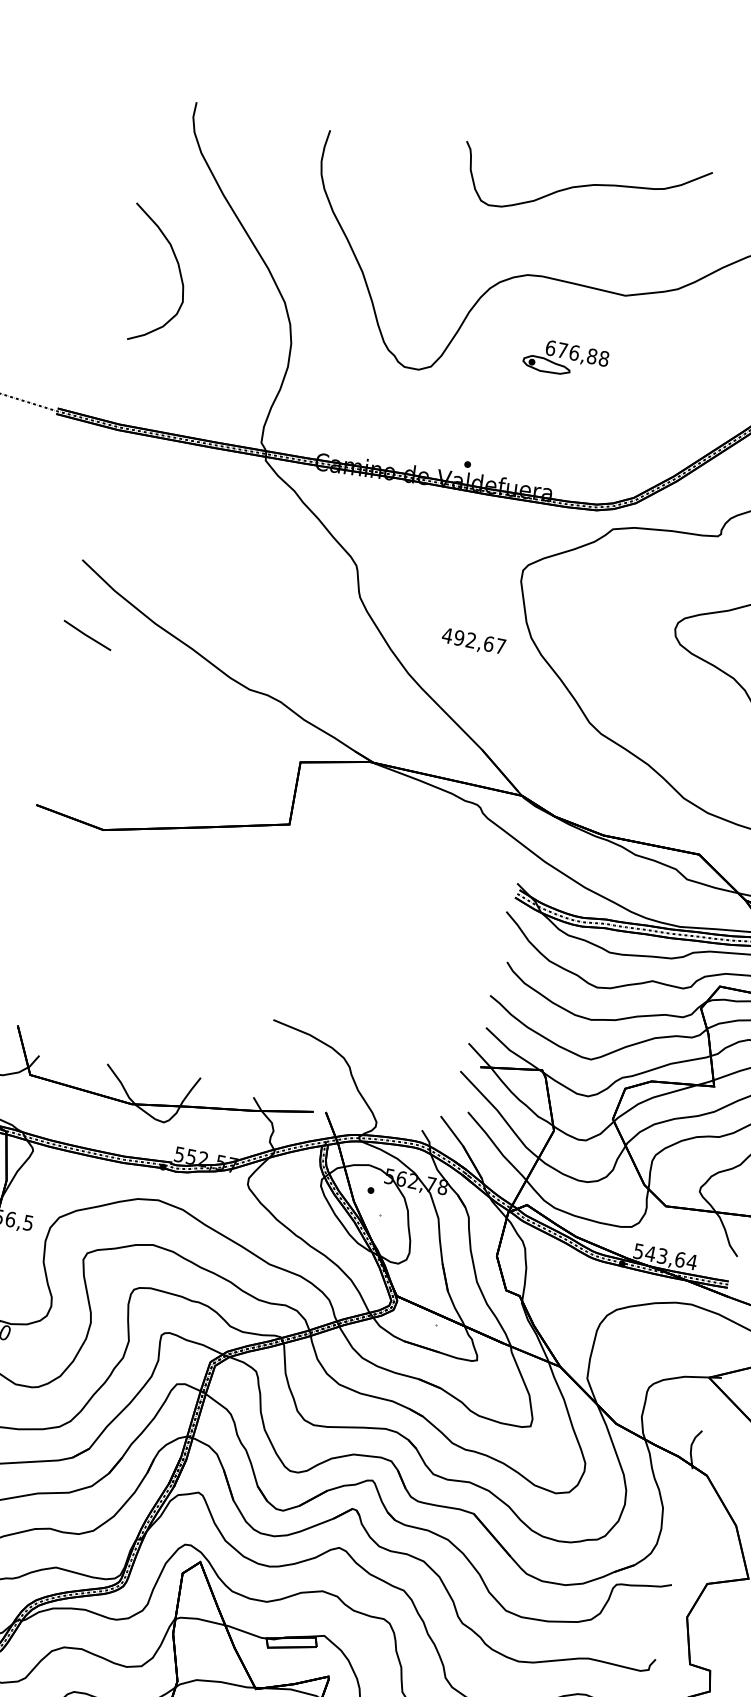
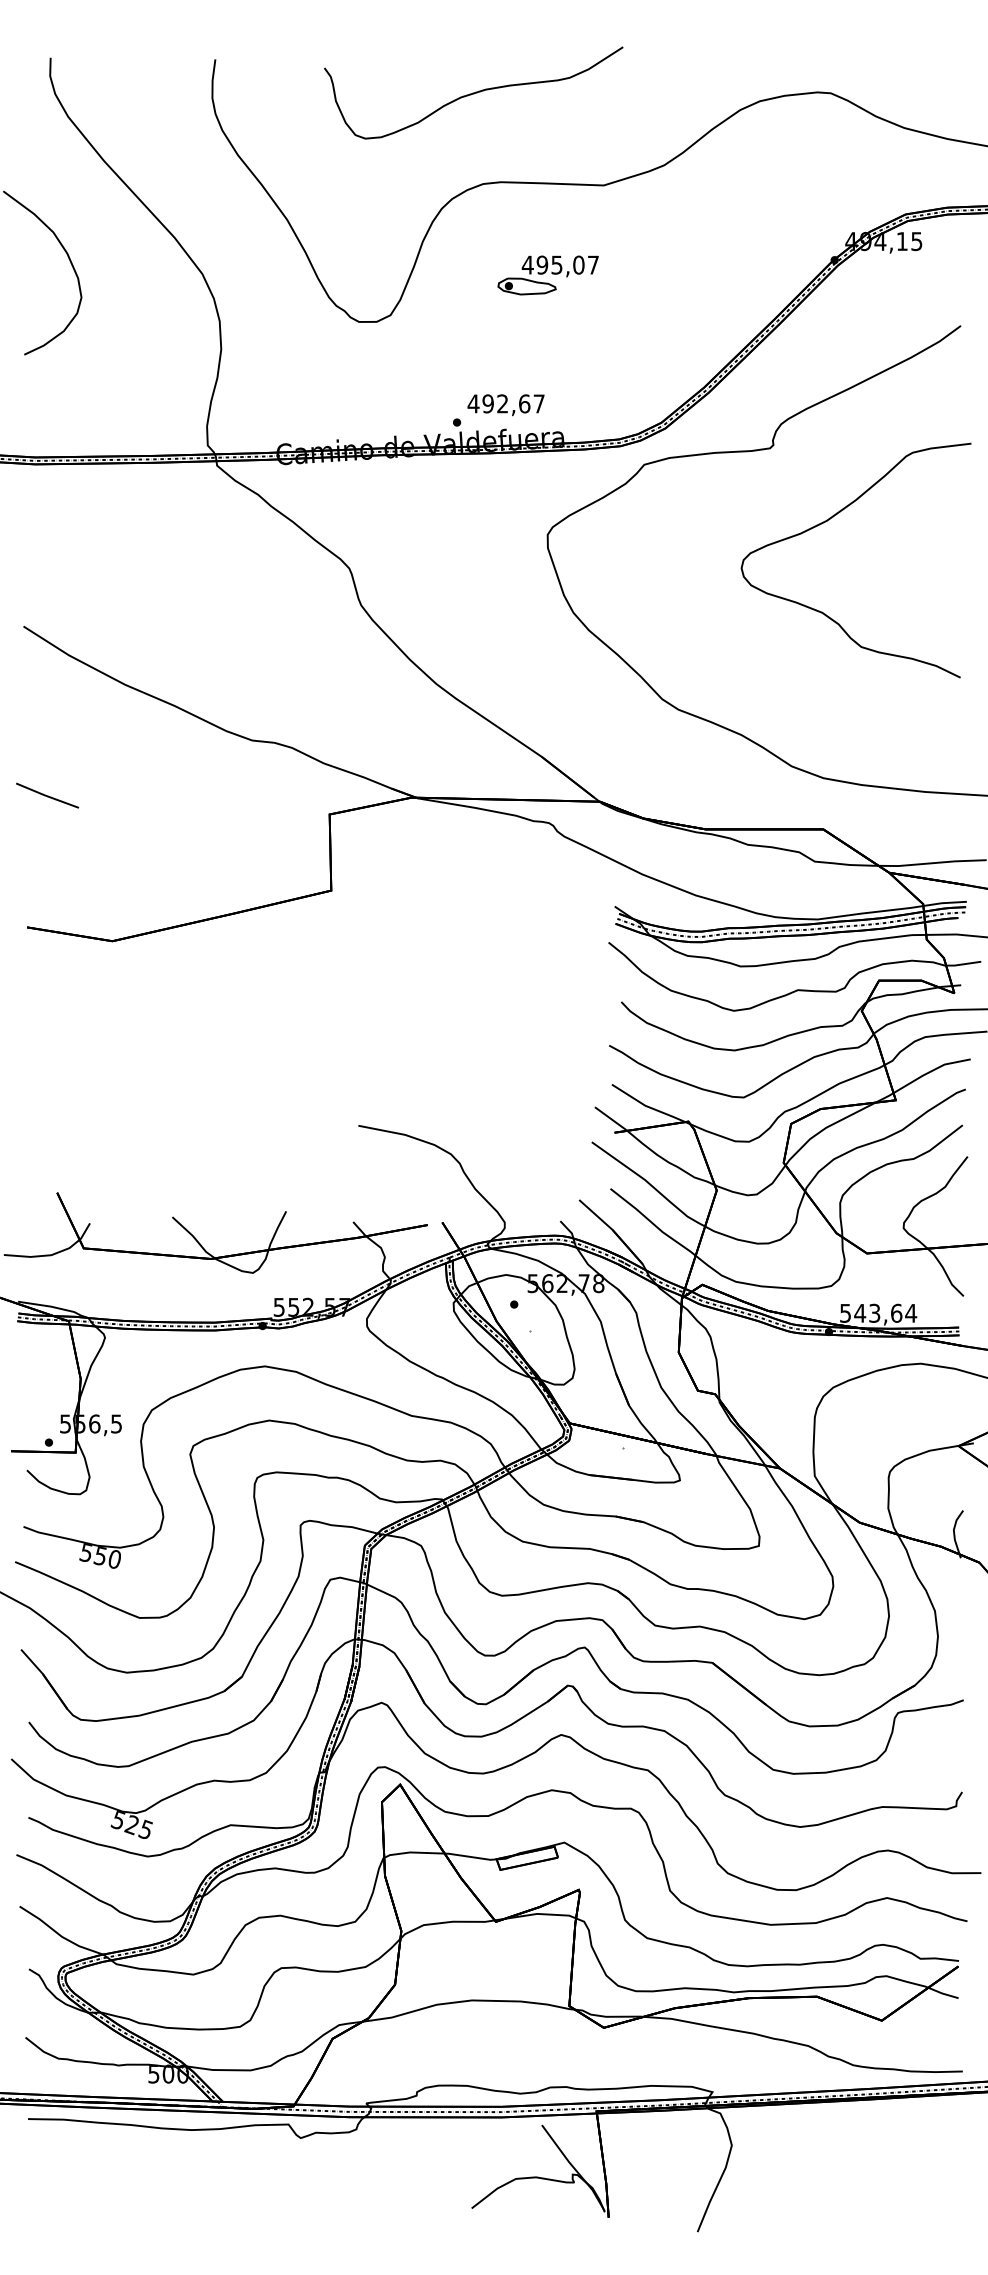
curve: (583, 185) -> (473, 92), moved
text: (577, 352) -> (560, 264), 676,88 -> 495,07
line: (87, 635) -> (47, 795), moved
text: (473, 642) -> (505, 405), moved

